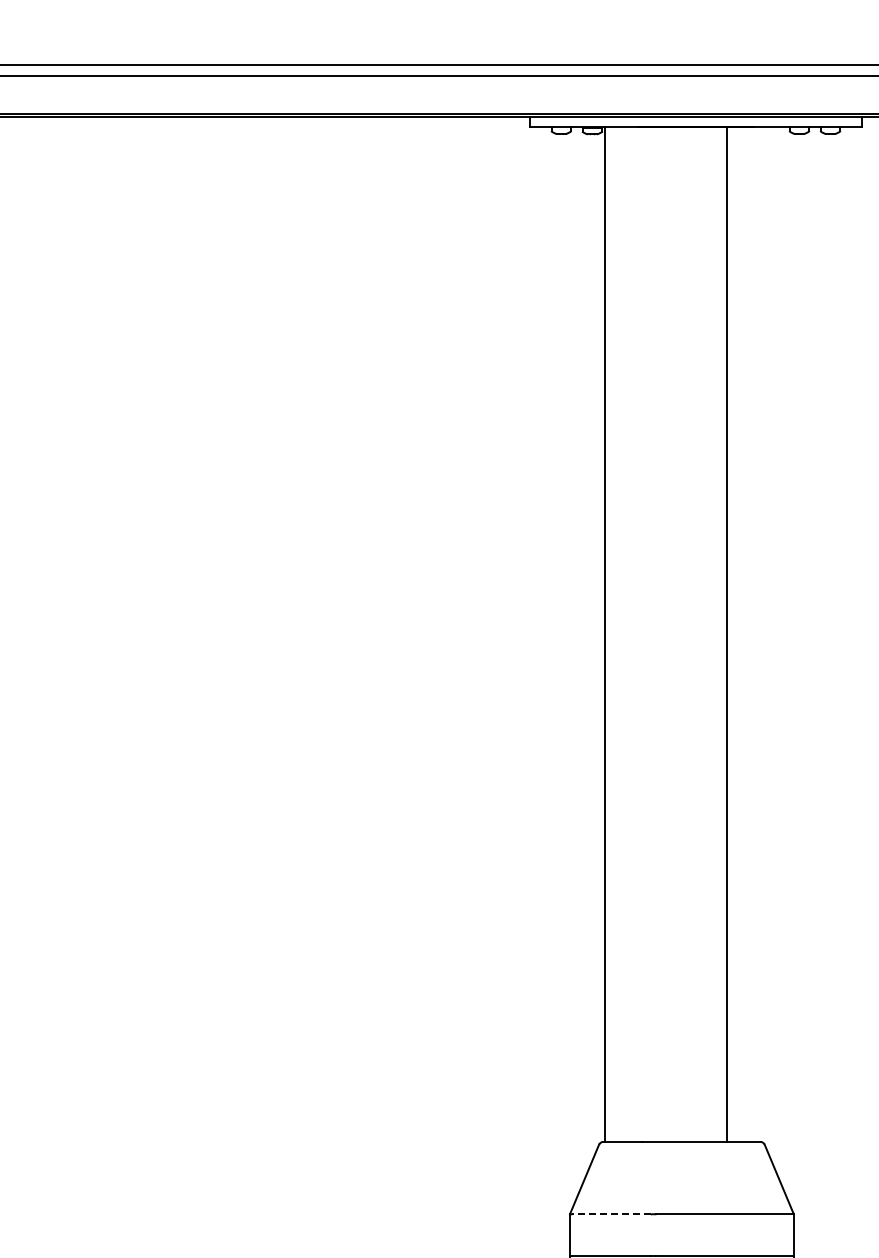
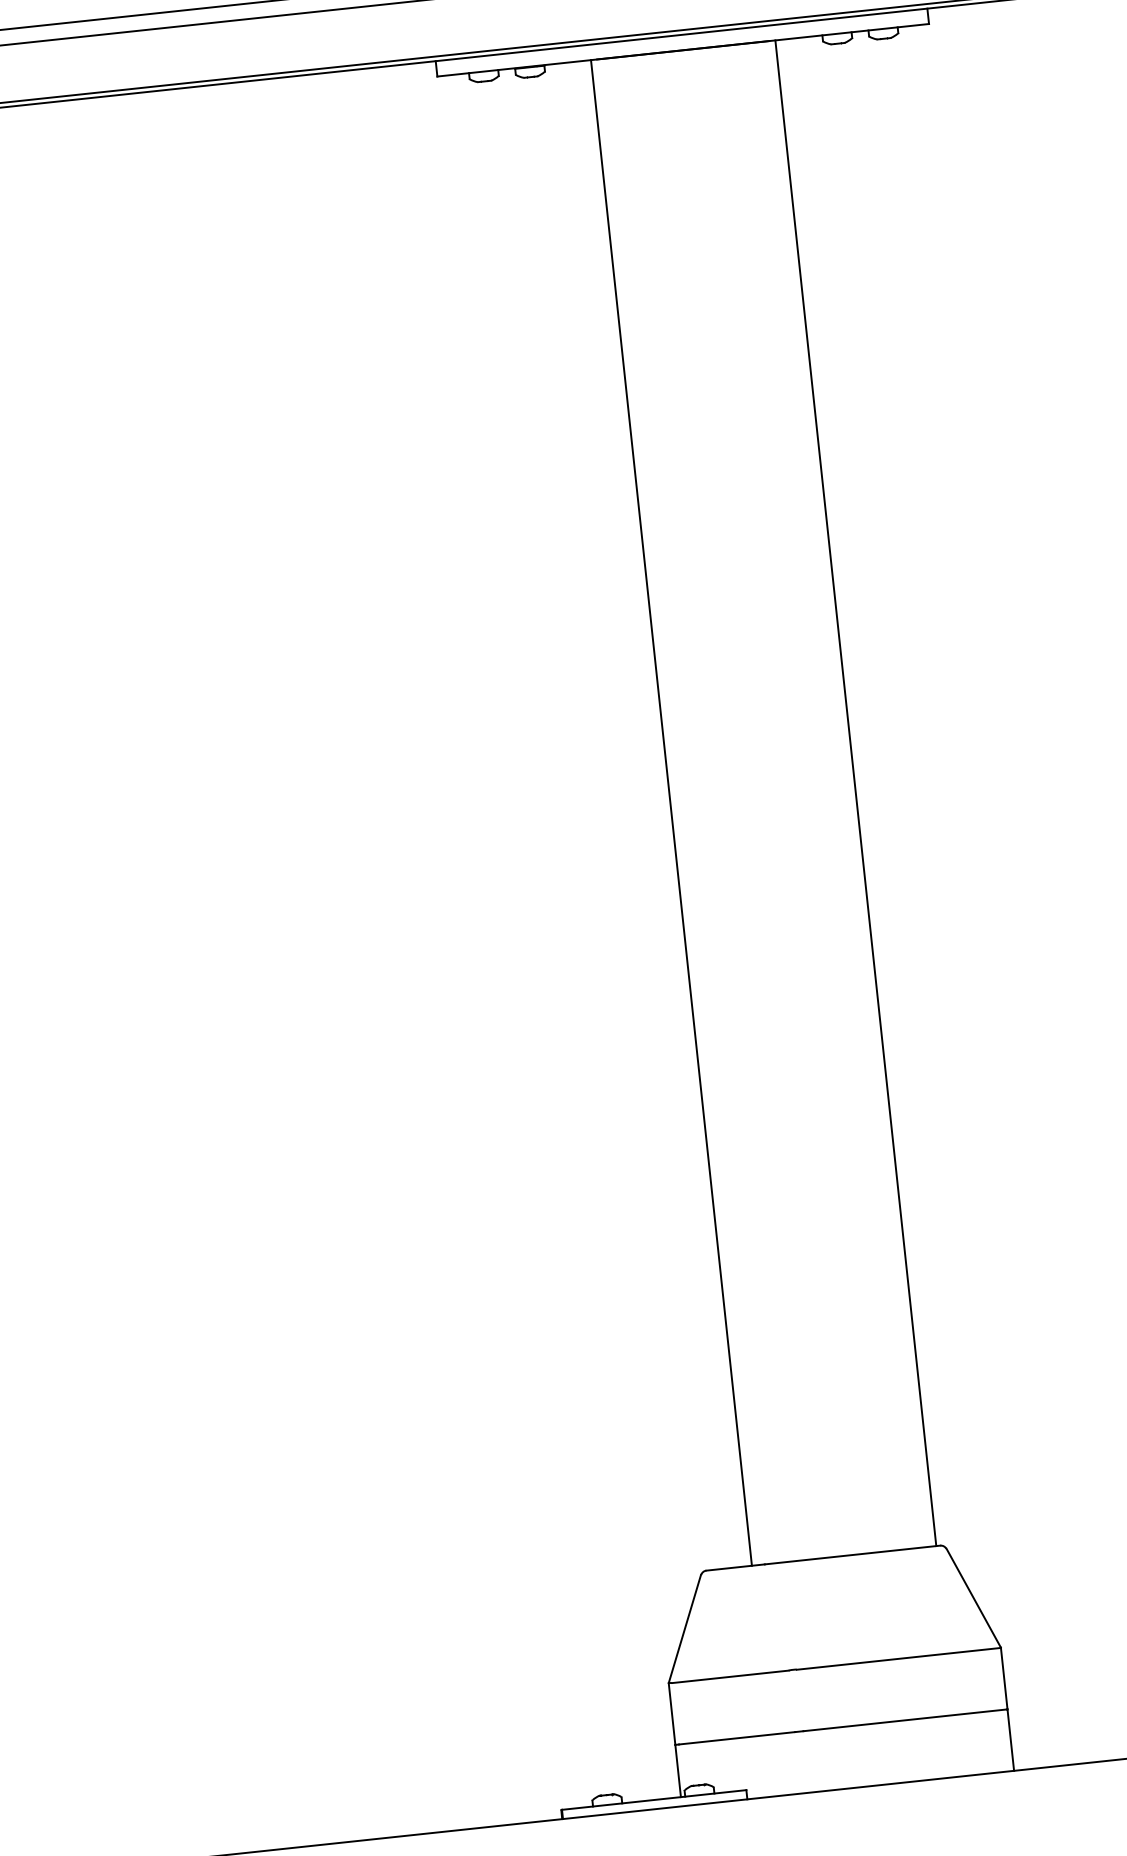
line: (604, 634) -> (671, 812), moved
line: (727, 634) -> (856, 792), moved
line: (611, 1214) -> (730, 1676), dashed -> solid

